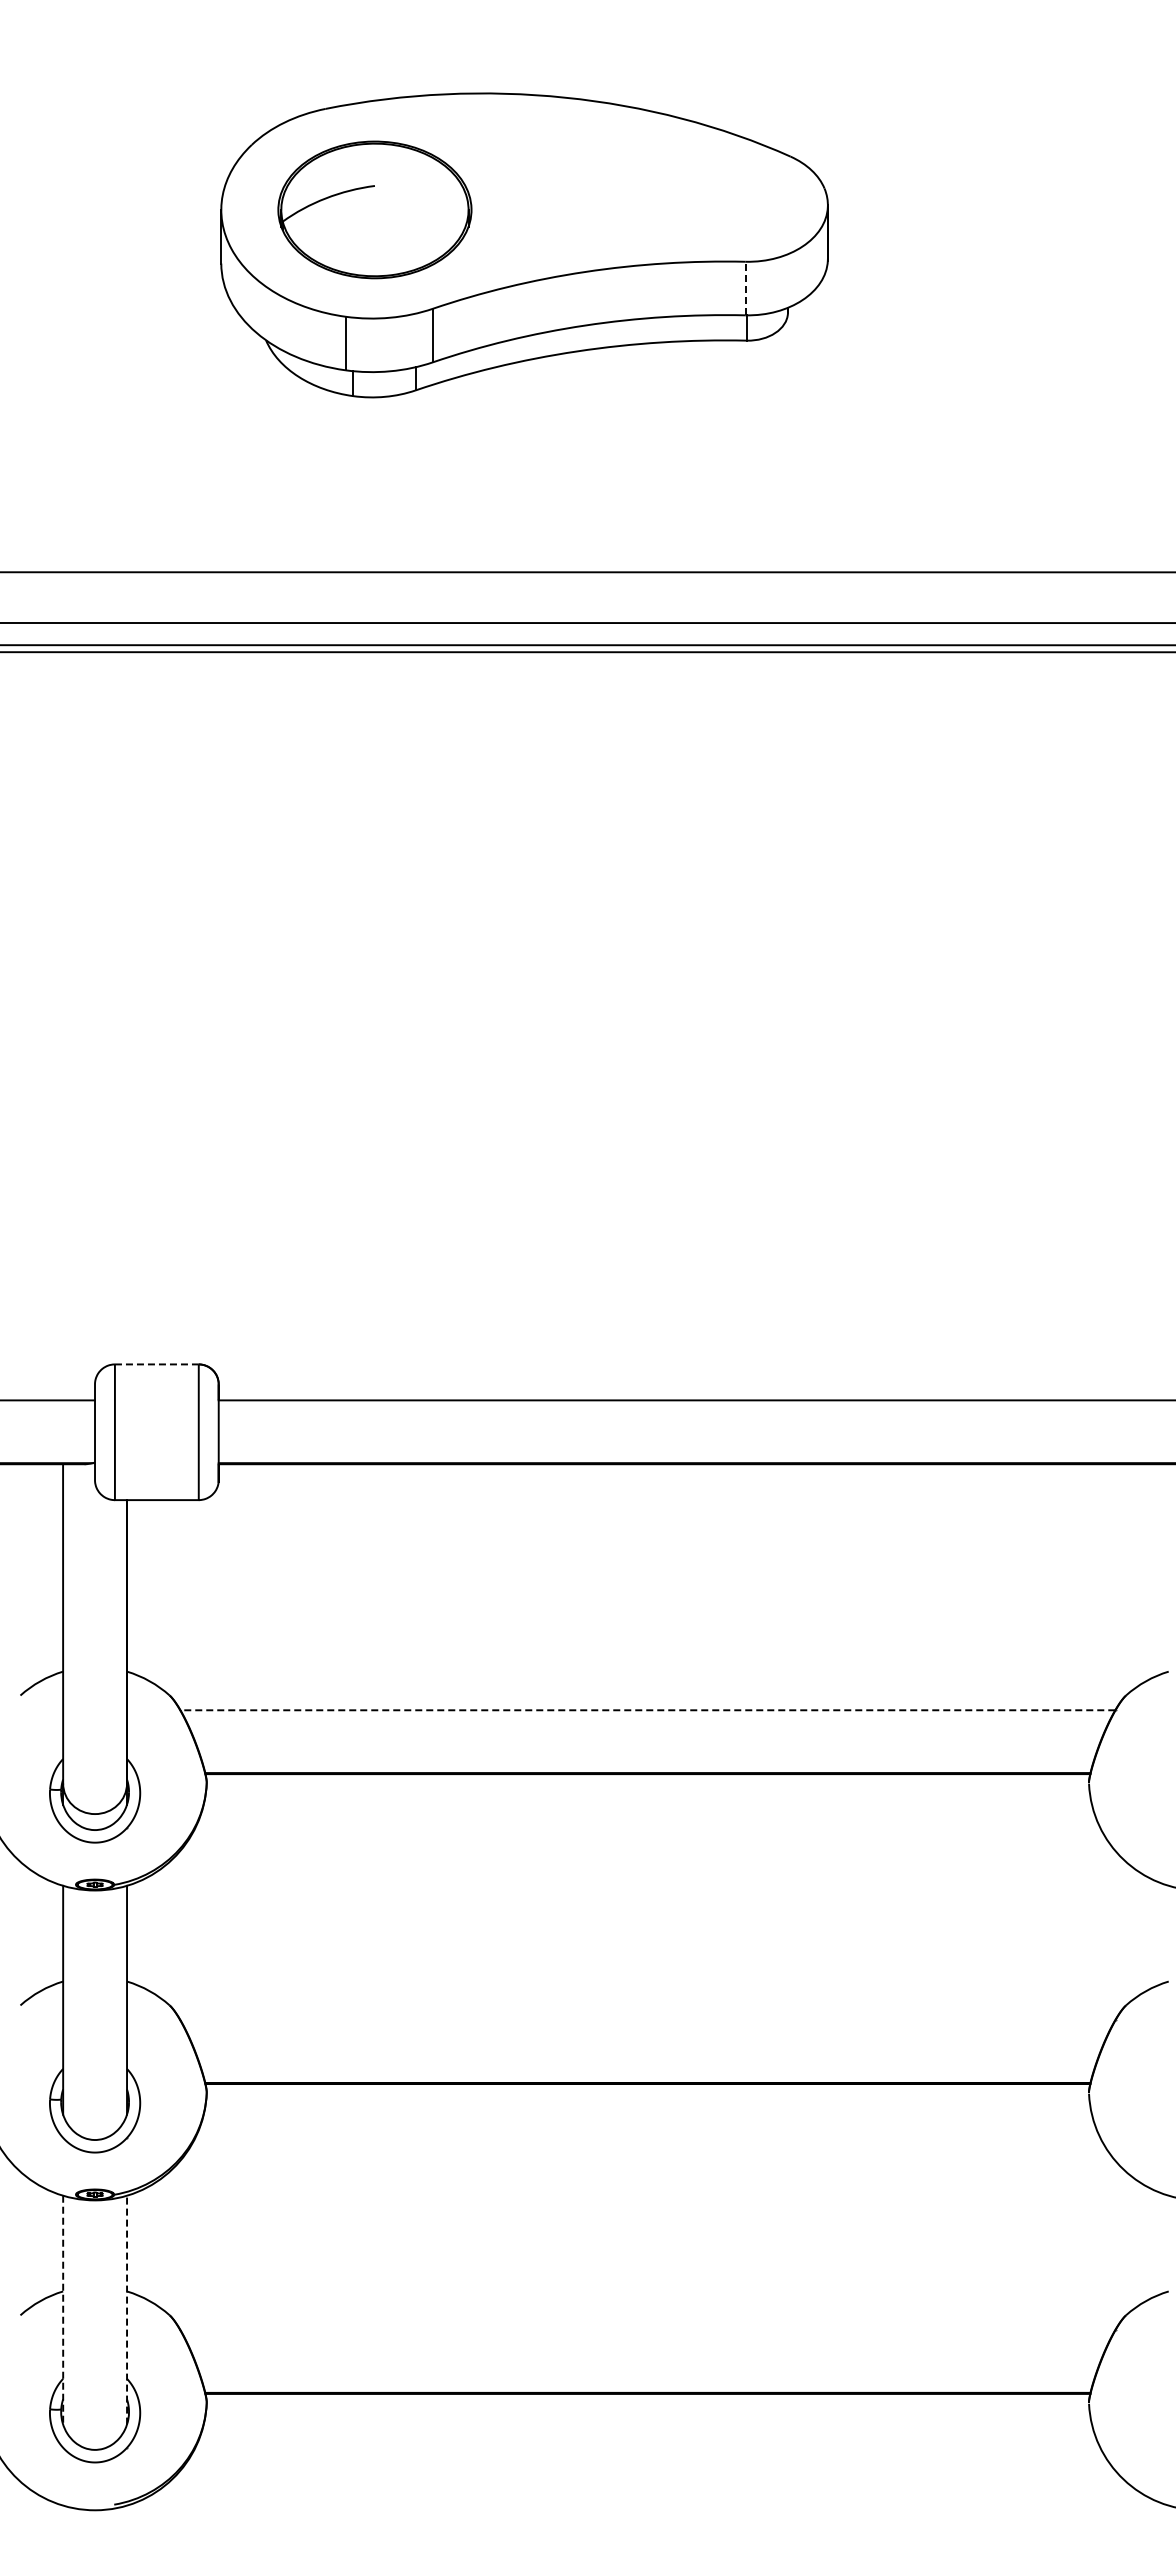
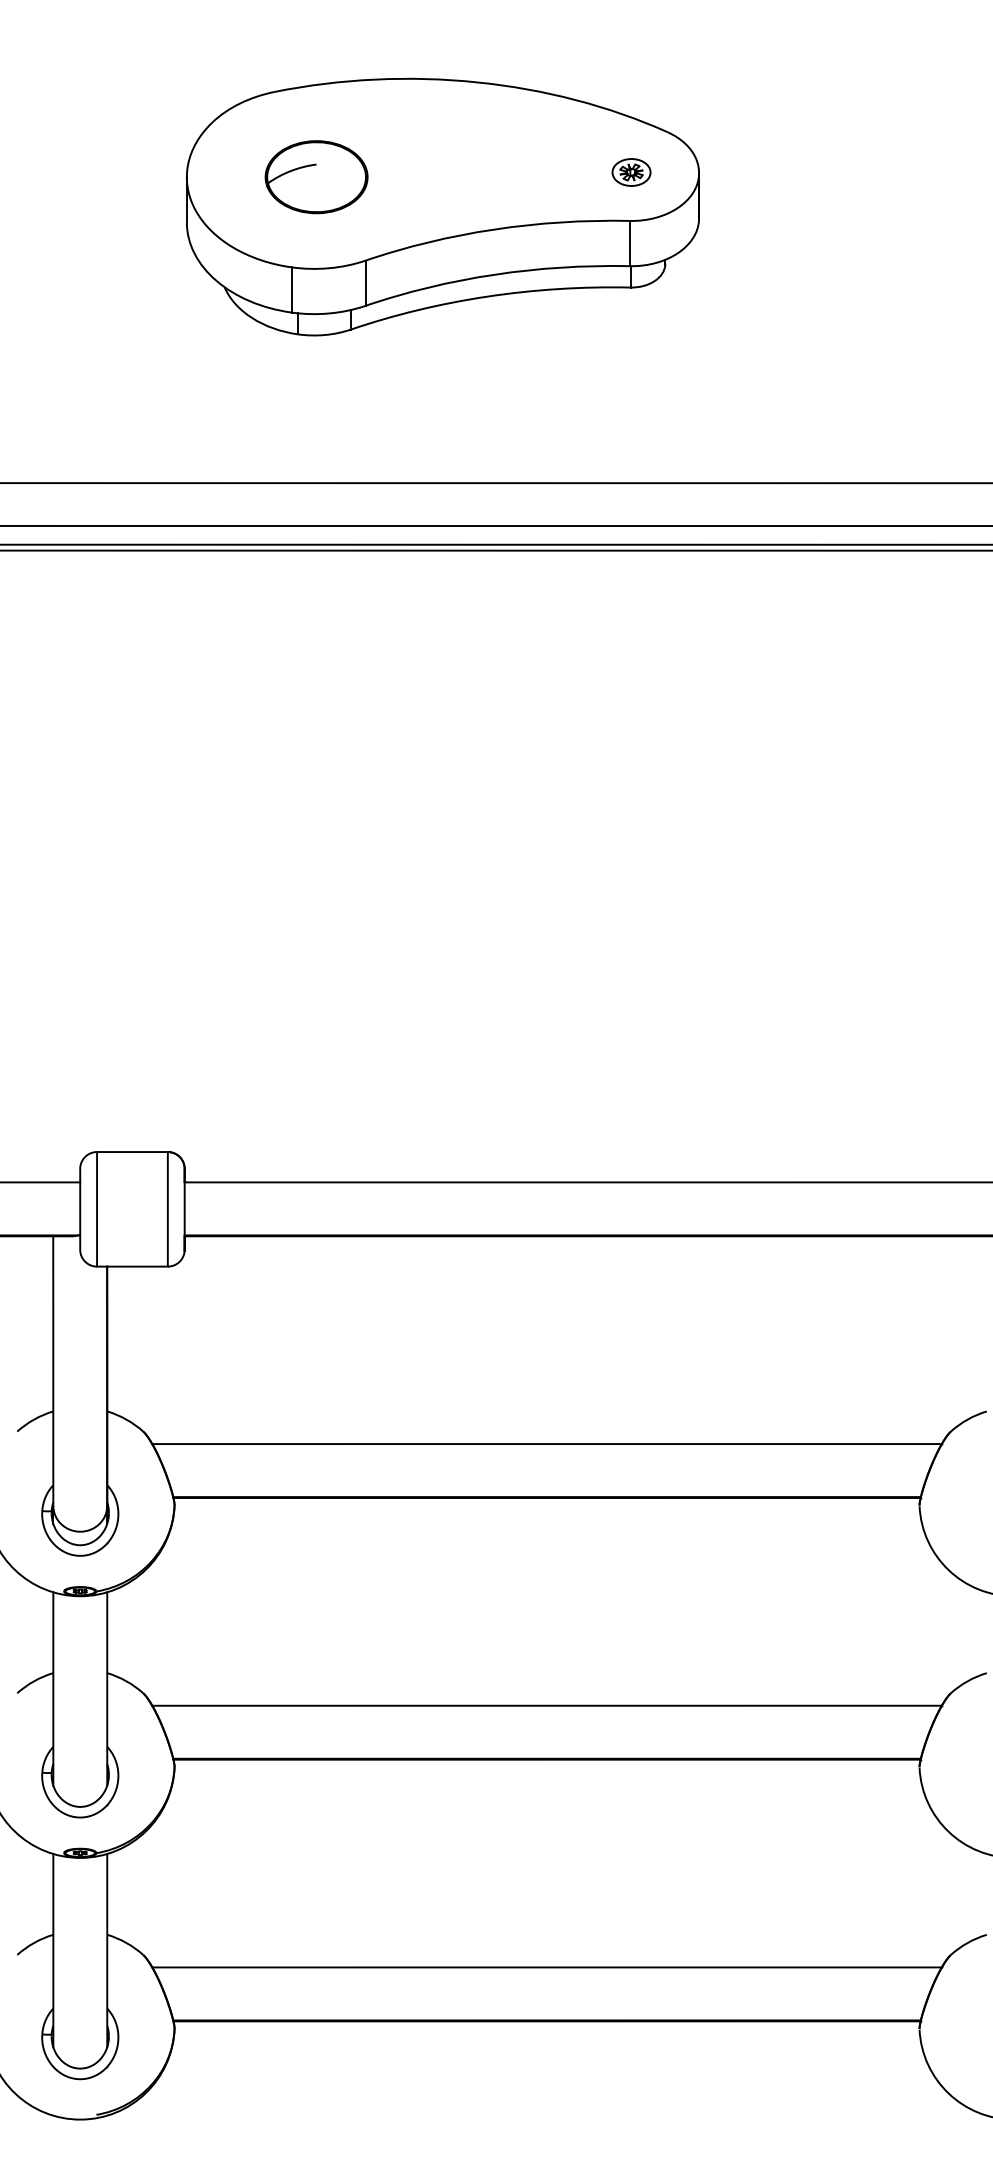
part: (747, 204) -> (631, 172), added
part: (374, 209) -> (316, 176), size x0.62
line: (745, 288) -> (629, 243), dashed -> solid
line: (156, 1364) -> (132, 1152), dashed -> solid
line: (647, 1710) -> (546, 1444), dashed -> solid
line: (647, 2020) -> (546, 1706), added
line: (127, 2309) -> (107, 1950), dashed -> solid
line: (63, 2310) -> (53, 1950), dashed -> solid
line: (647, 2330) -> (546, 1967), added

